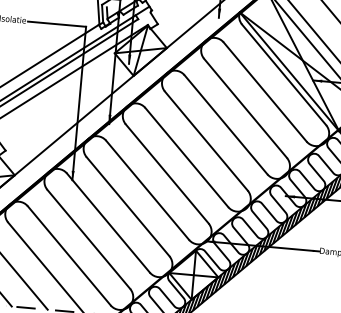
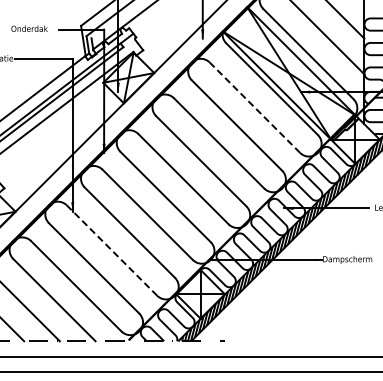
line: (264, 91) -> (254, 107), solid -> dashed
line: (108, 223) -> (112, 250), solid -> dashed

